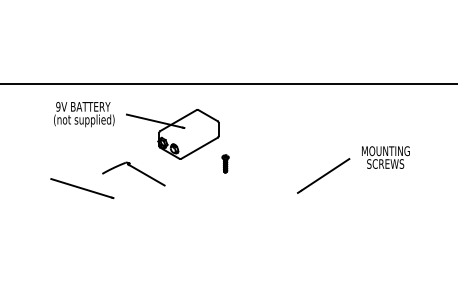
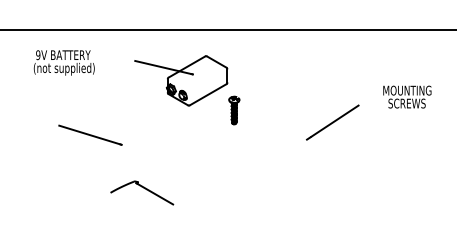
text: (84, 114) -> (64, 62), moved
text: (385, 157) -> (406, 97), moved
part: (225, 163) -> (234, 110), size x1.6
part: (133, 173) -> (141, 192), moved

